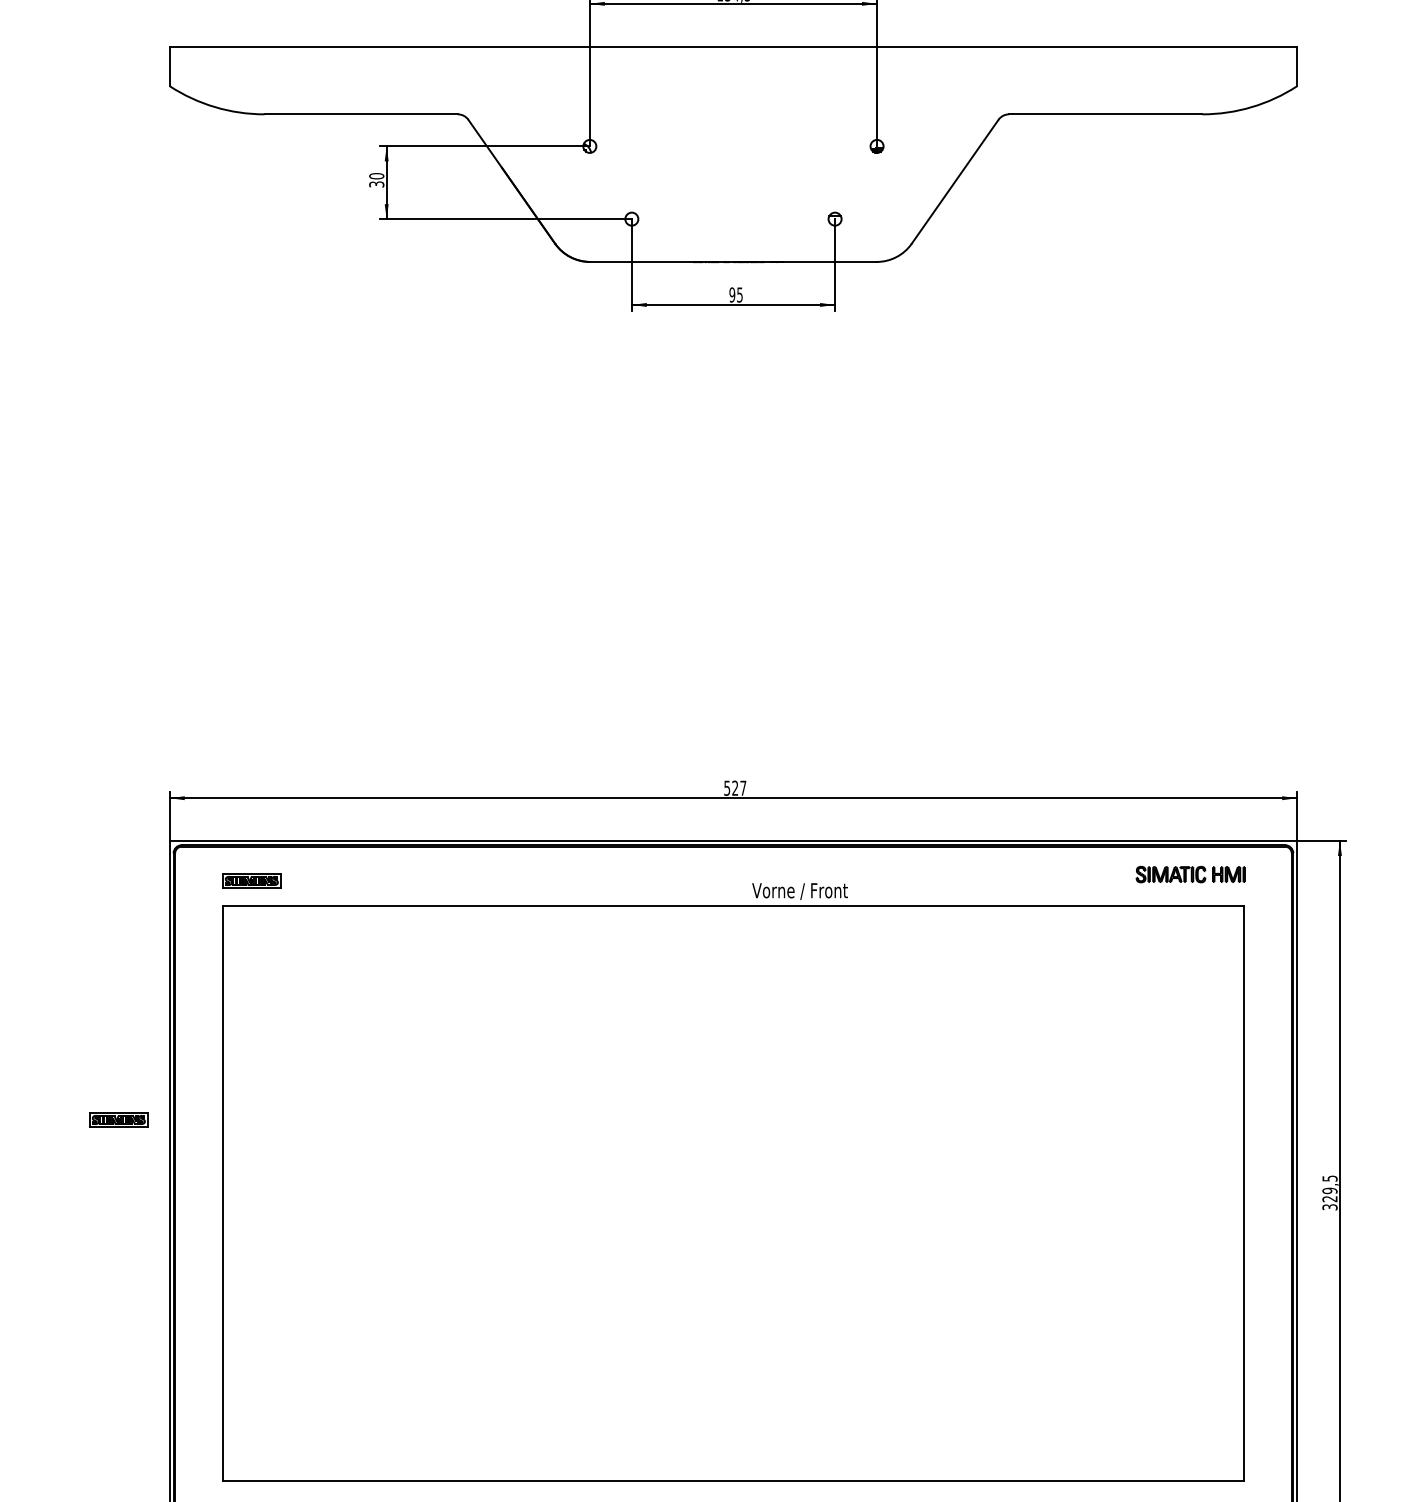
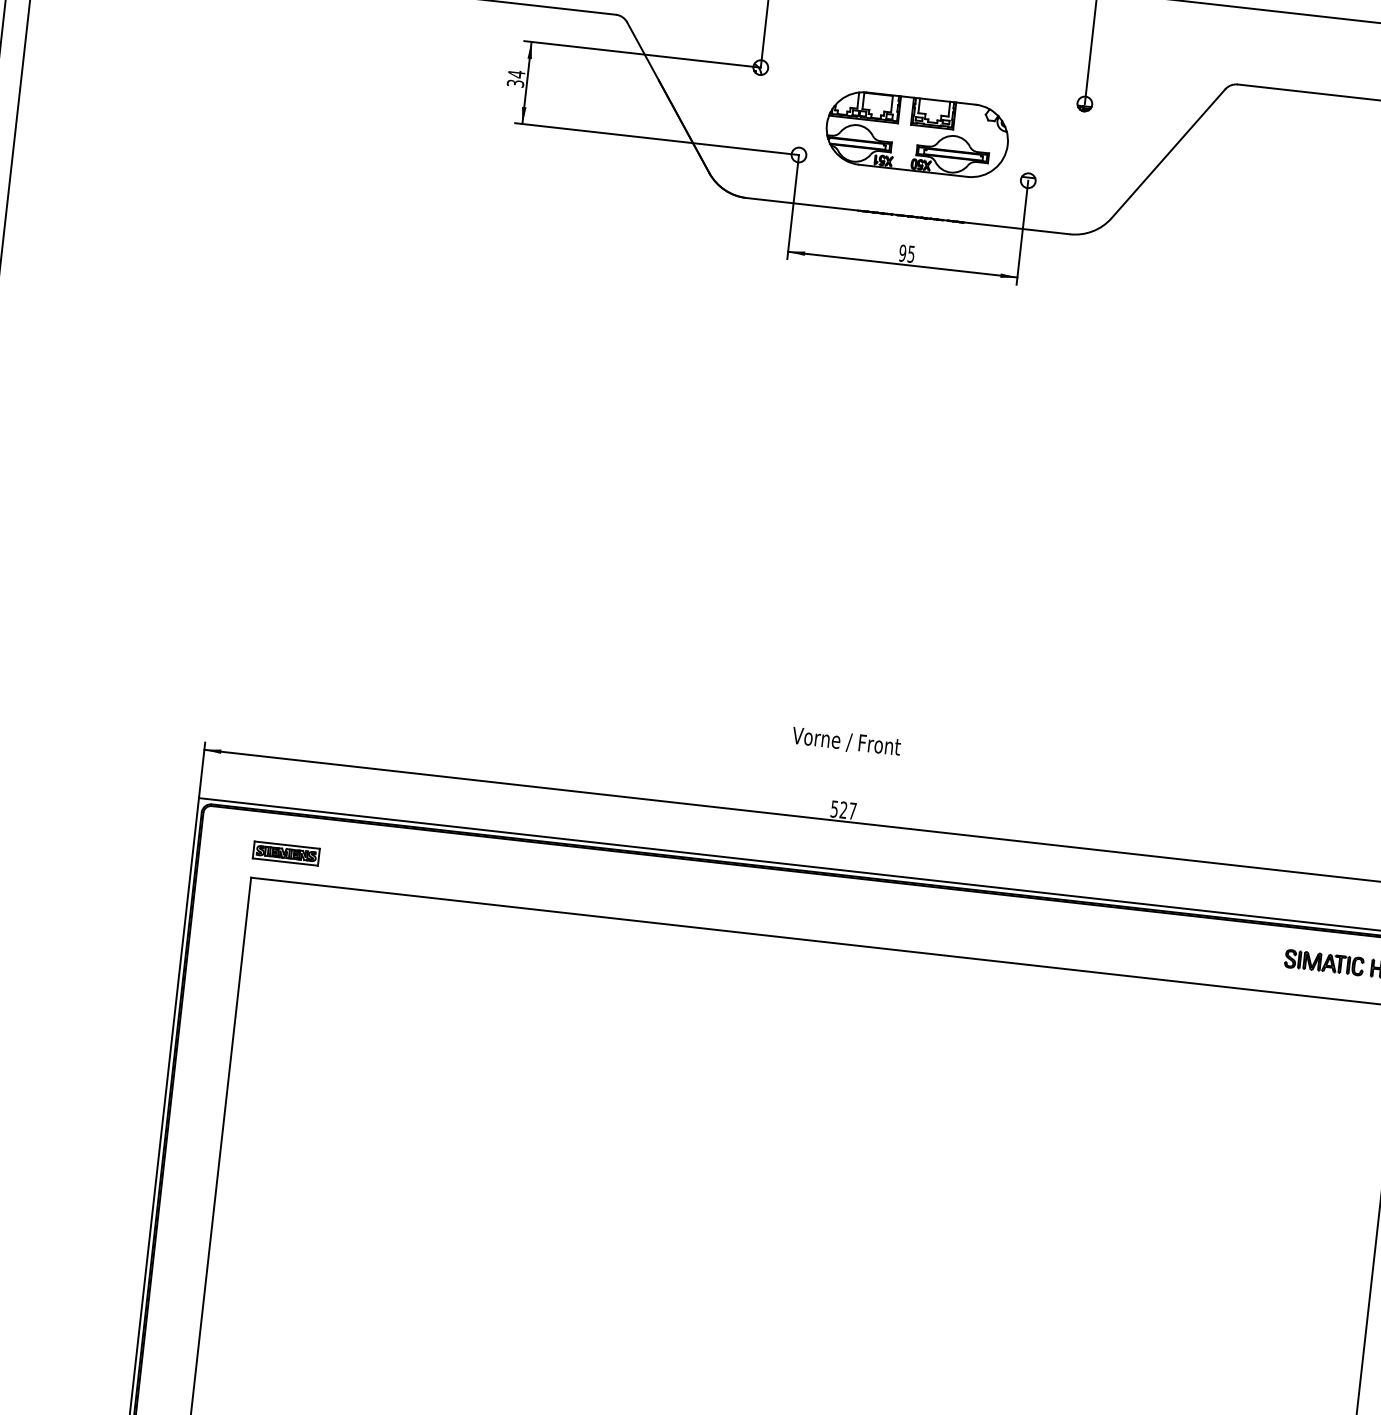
text: (376, 175) -> (516, 73), 30 -> 34
part: (733, 189) -> (917, 134), added
text: (799, 891) -> (845, 742), moved
part: (118, 1119) -> (105, 1105), removed

